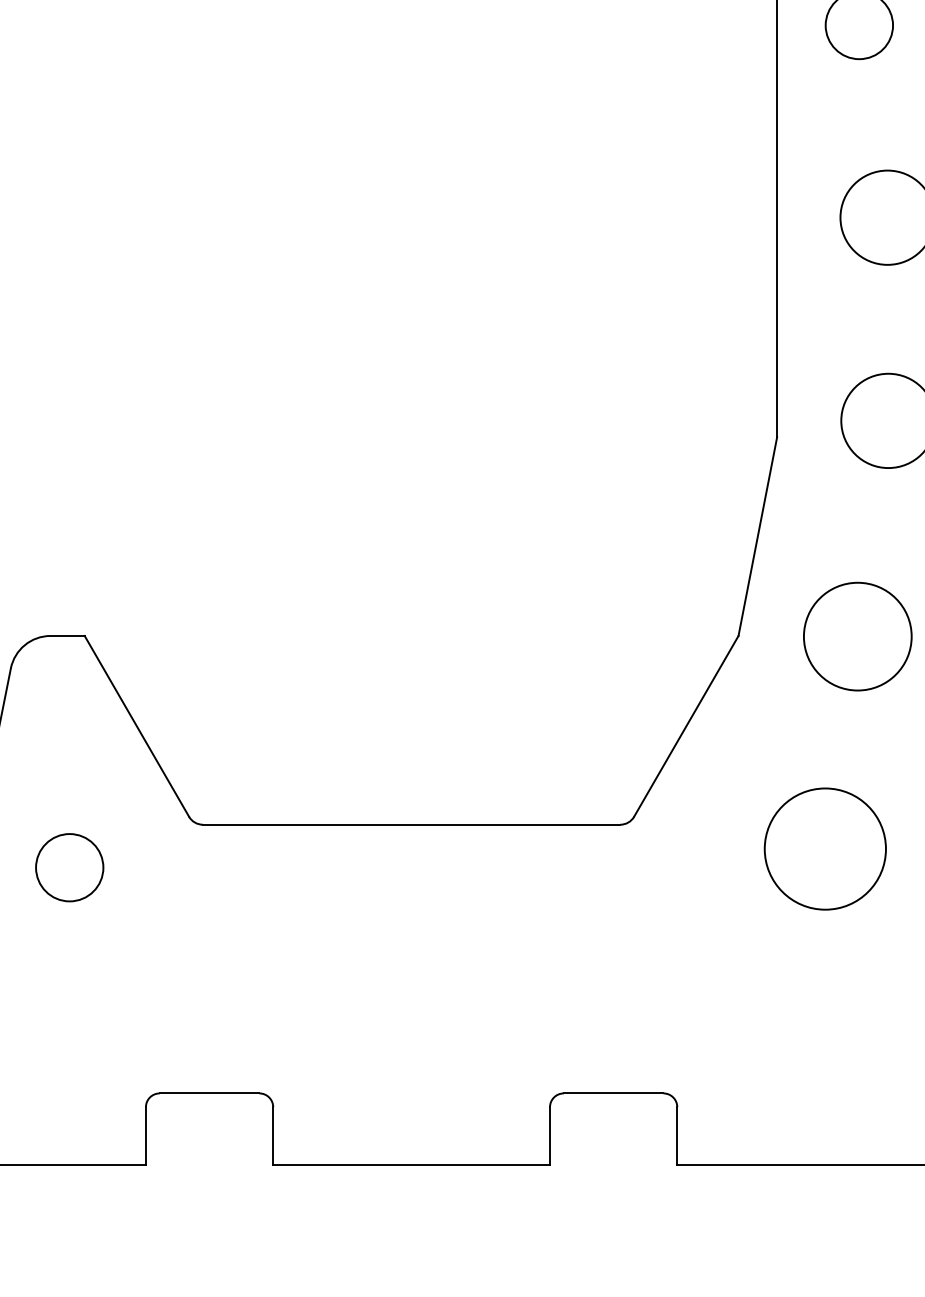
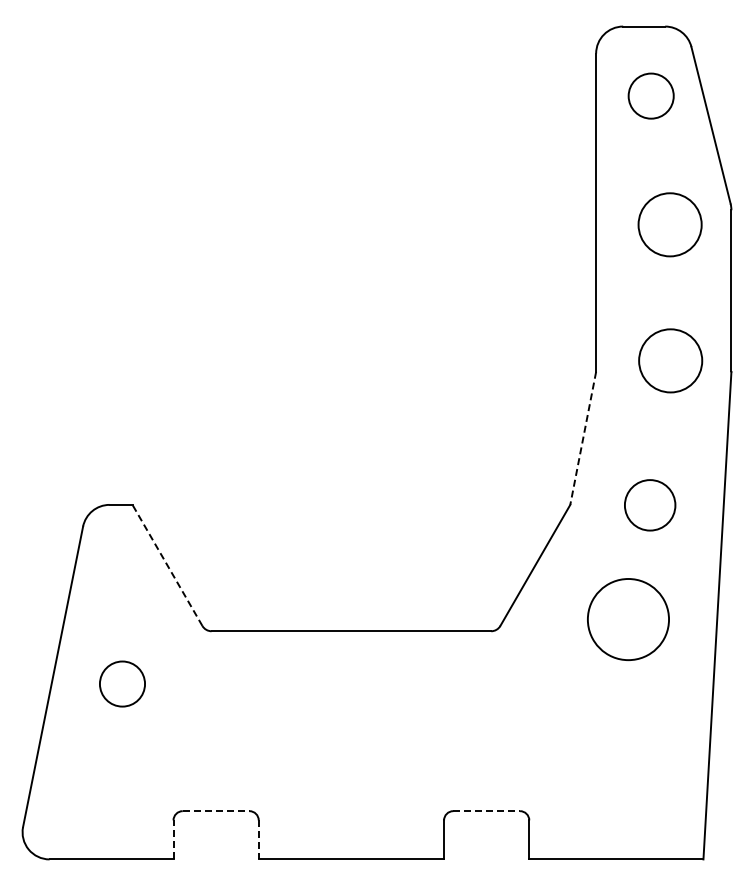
line: (758, 536) -> (583, 438), solid -> dashed
circle: (858, 636) -> (650, 505), size x0.7
line: (136, 726) -> (167, 565), solid -> dashed
circle: (825, 848) -> (628, 619), moved
circle: (69, 866) -> (122, 683), moved
line: (210, 1093) -> (216, 811), solid -> dashed
line: (614, 1093) -> (487, 811), solid -> dashed
line: (145, 1135) -> (173, 839), solid -> dashed
line: (272, 1135) -> (258, 839), solid -> dashed

